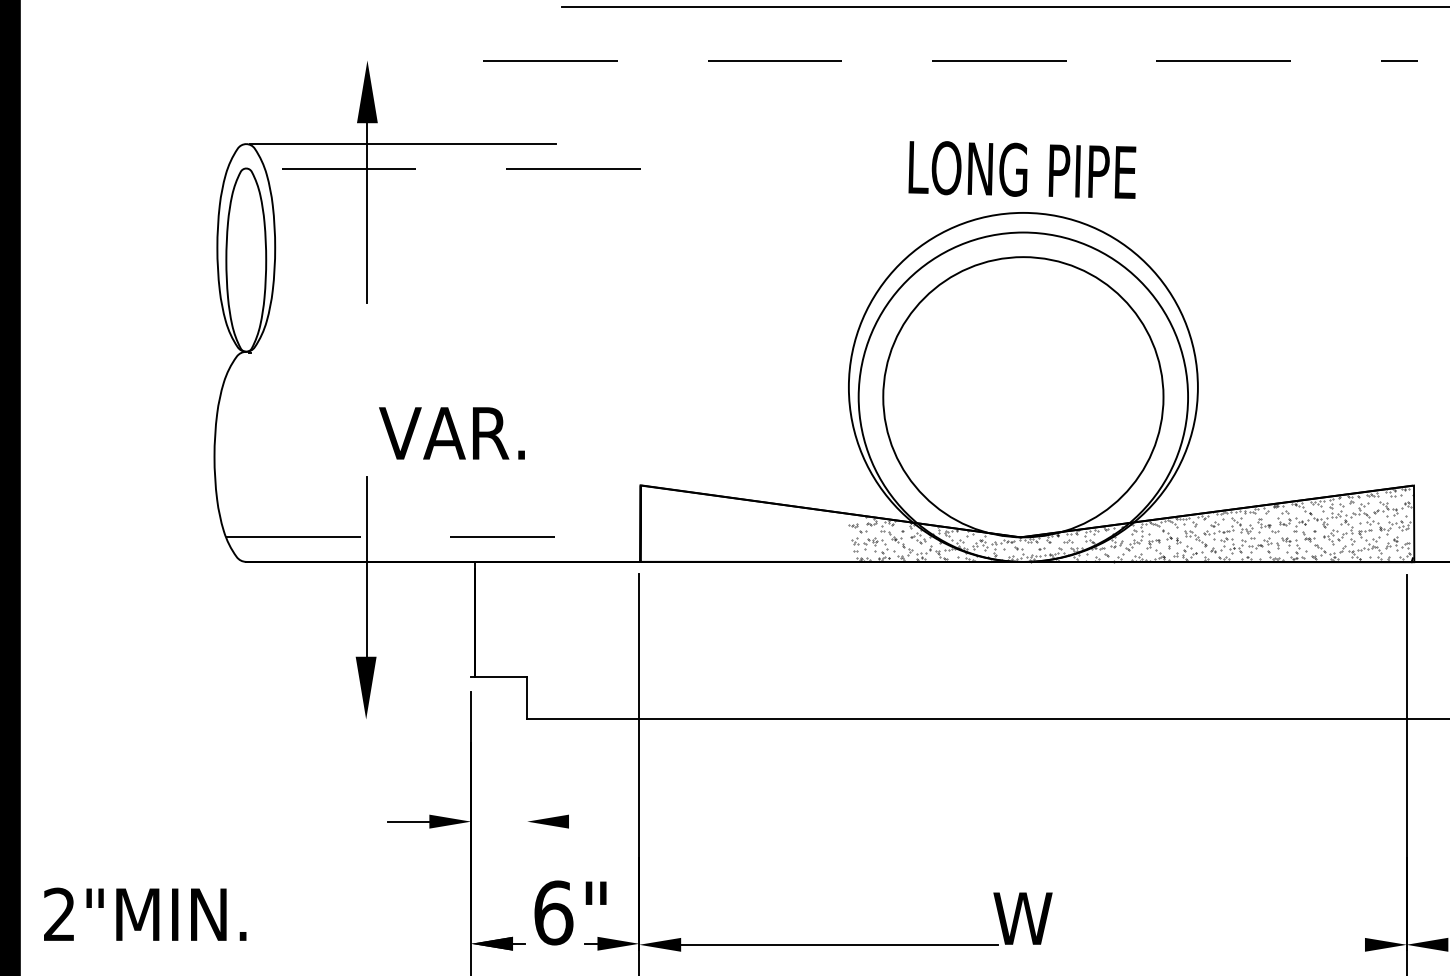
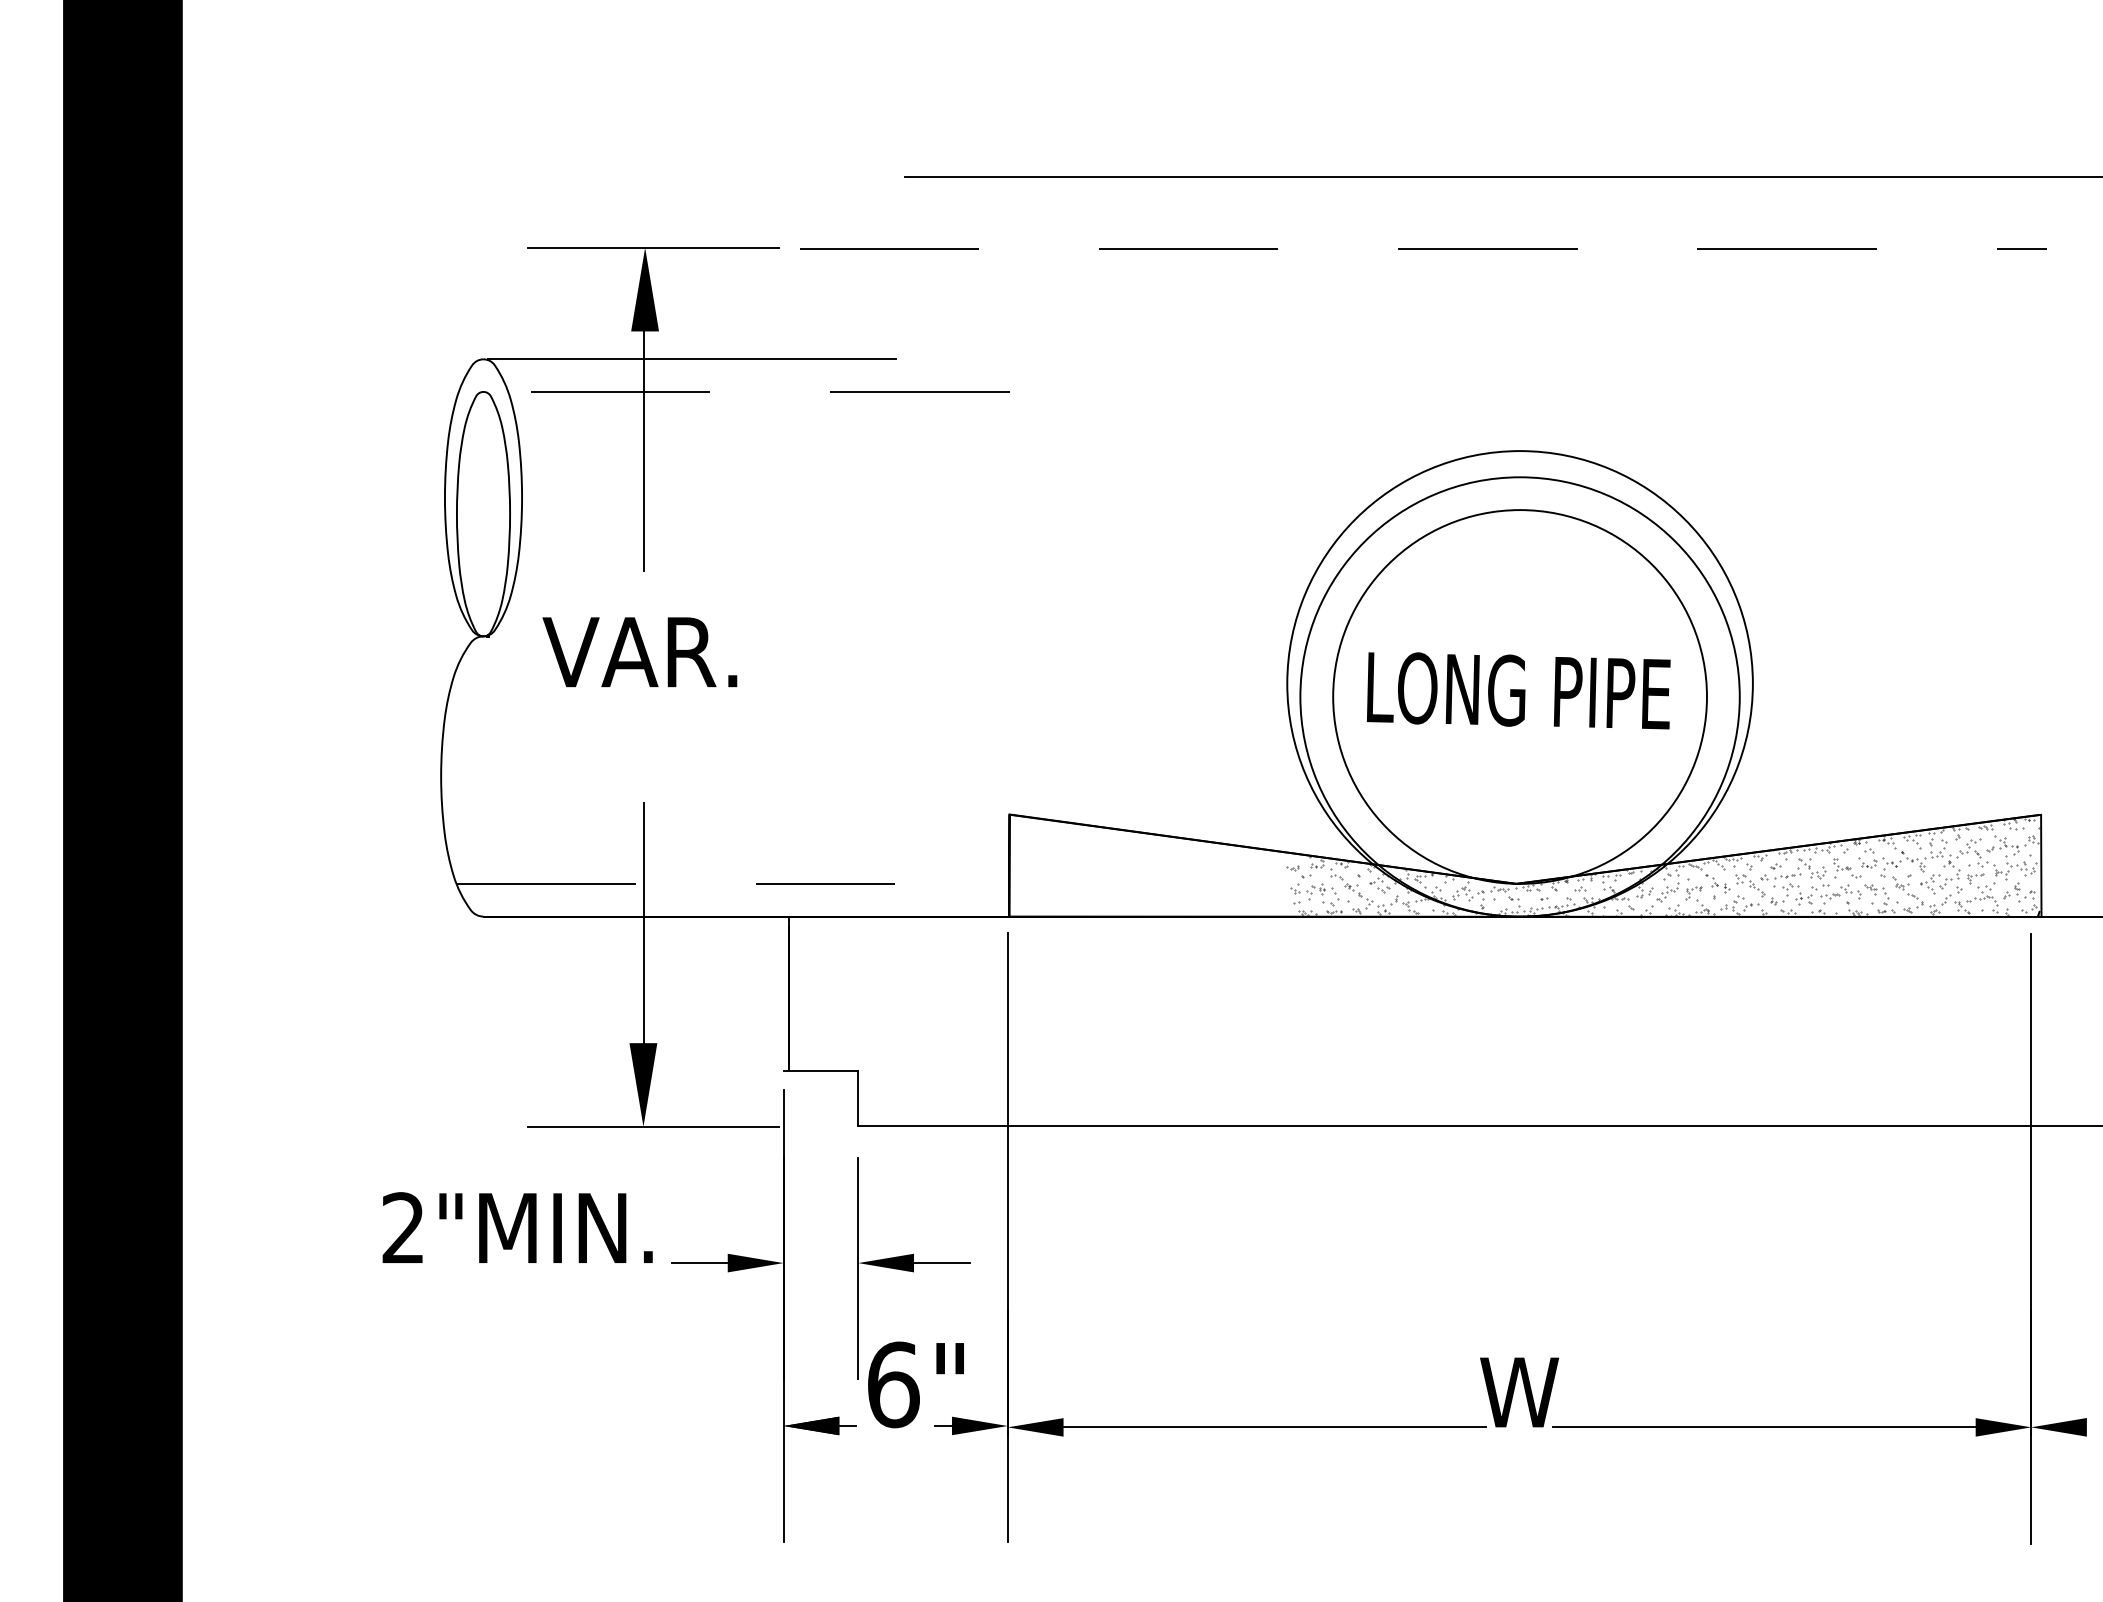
line: (373, 60) -> (653, 247), added
text: (1022, 169) -> (1518, 690), moved
text: (451, 433) -> (639, 652), moved
line: (373, 719) -> (653, 1126), added
line: (589, 821) -> (941, 1263), added
line: (527, 825) -> (858, 1268), added
text: (145, 914) -> (517, 1227), moved
line: (1205, 944) -> (1763, 1427), added

